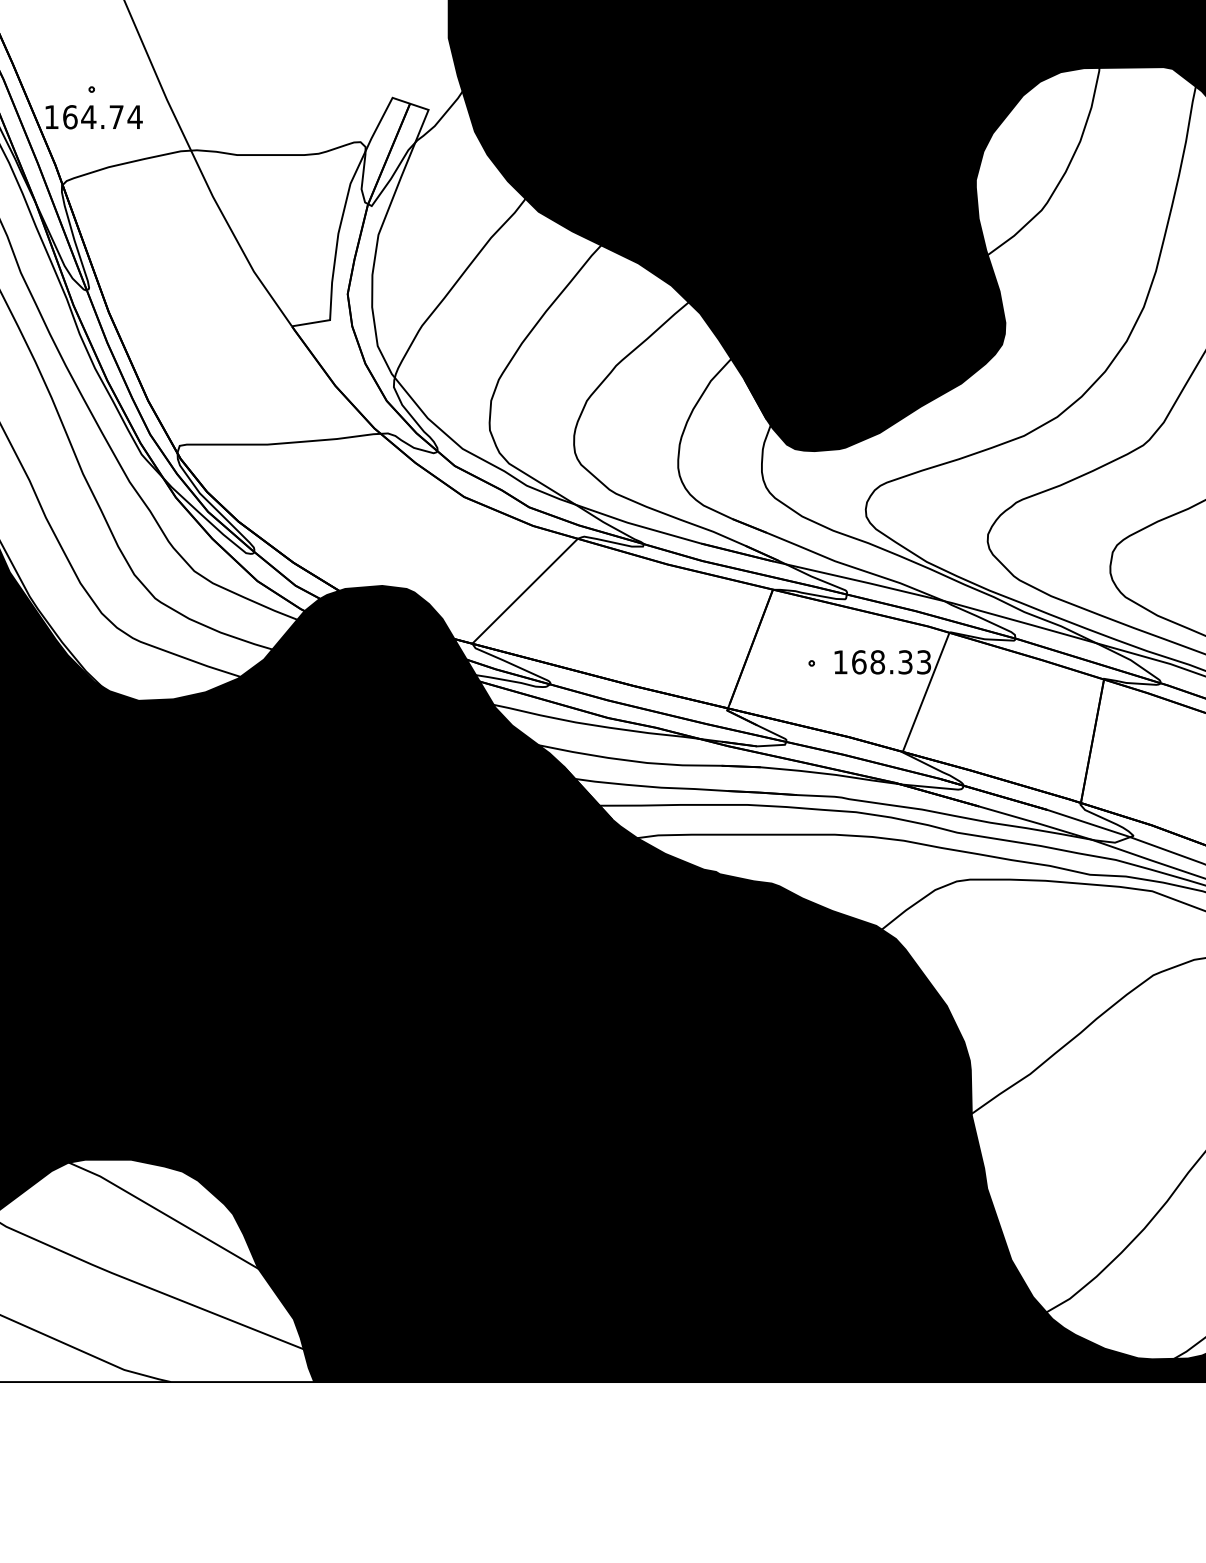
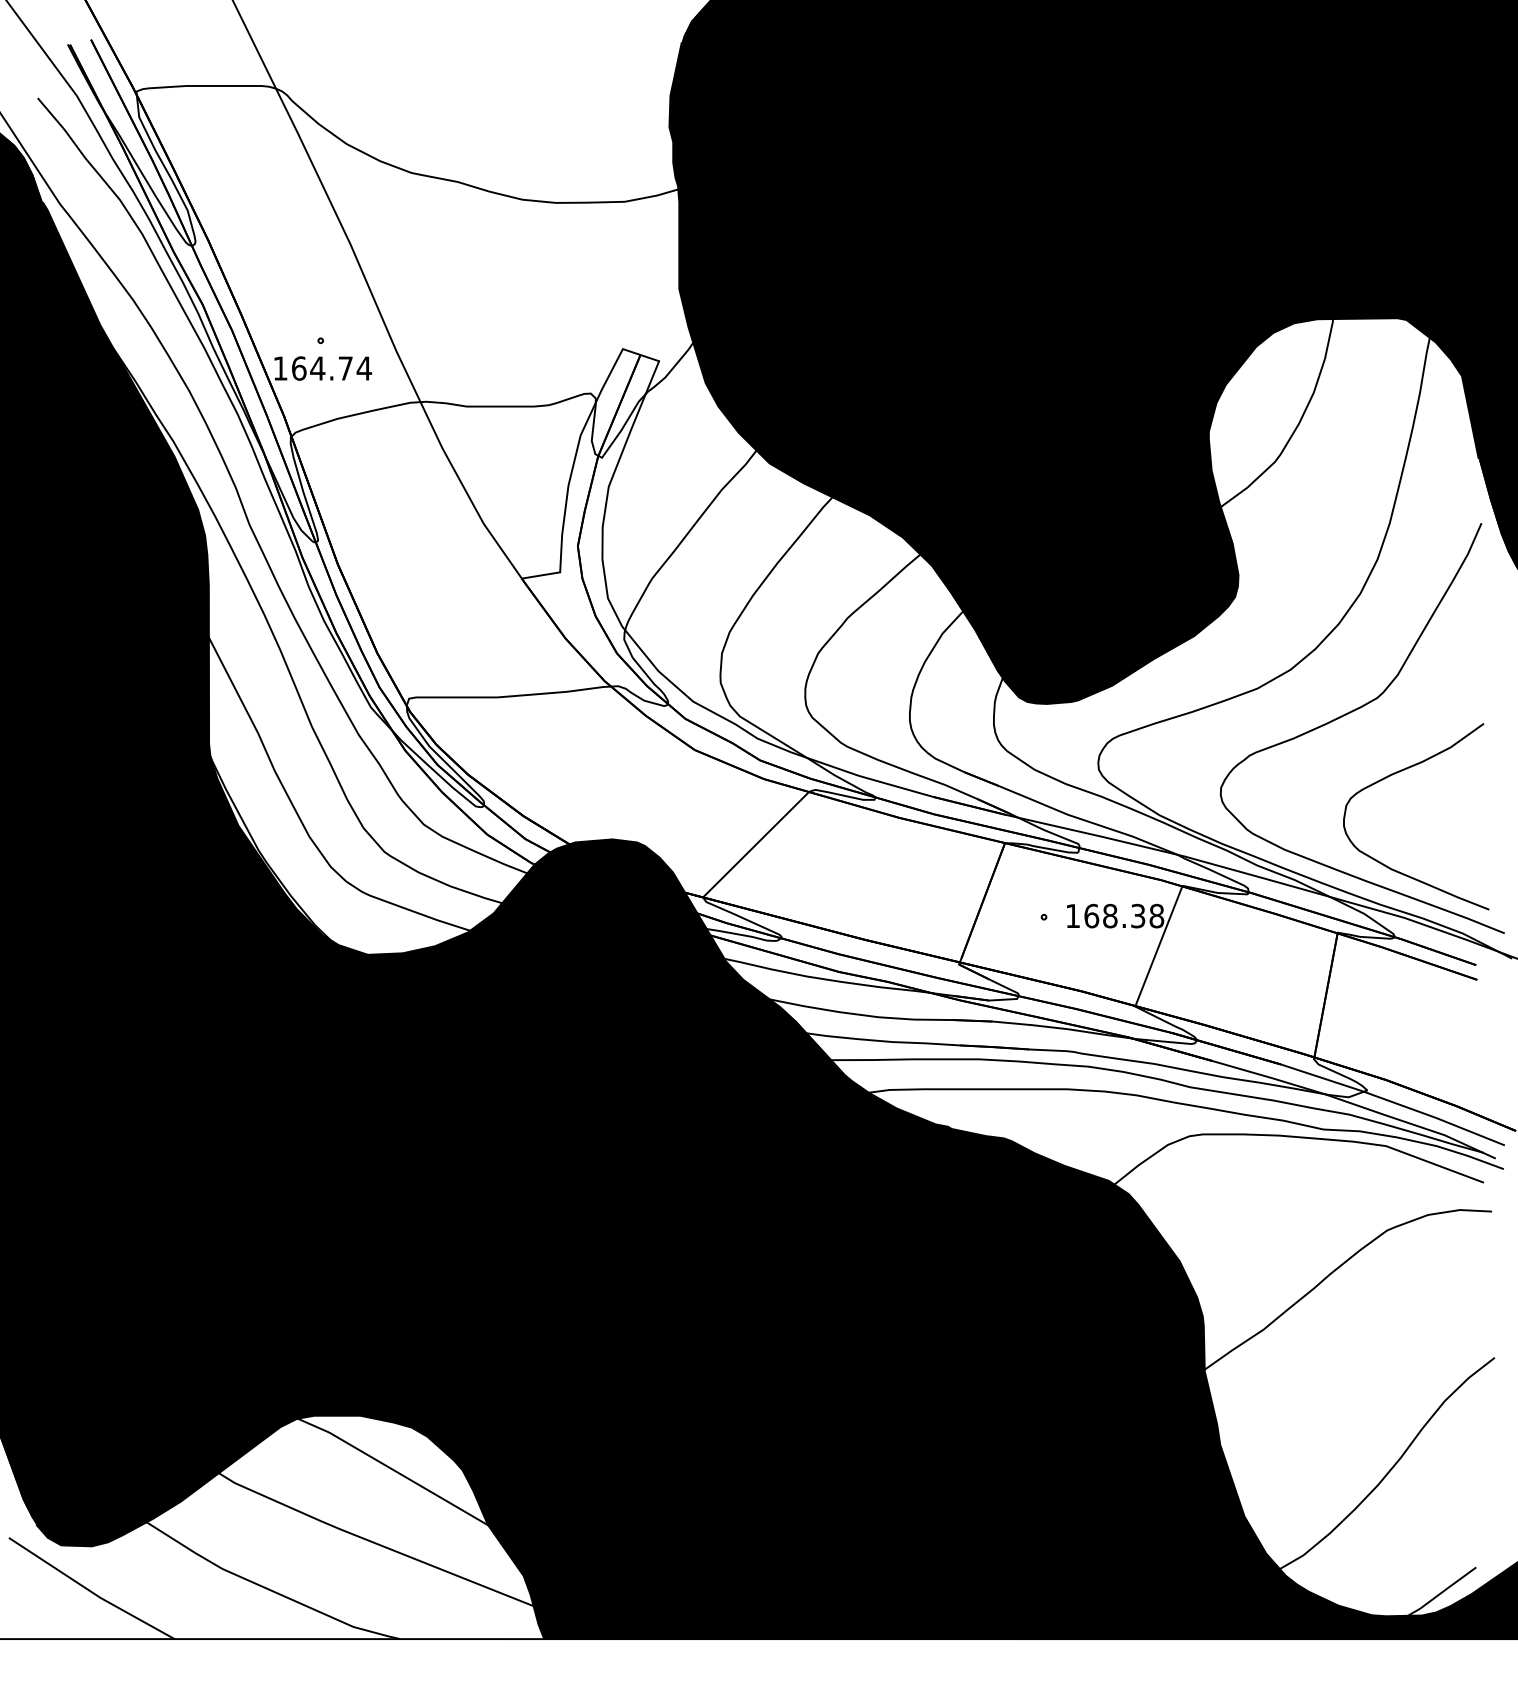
text: (923, 662) -> (1156, 916), 168.33 -> 168.38

